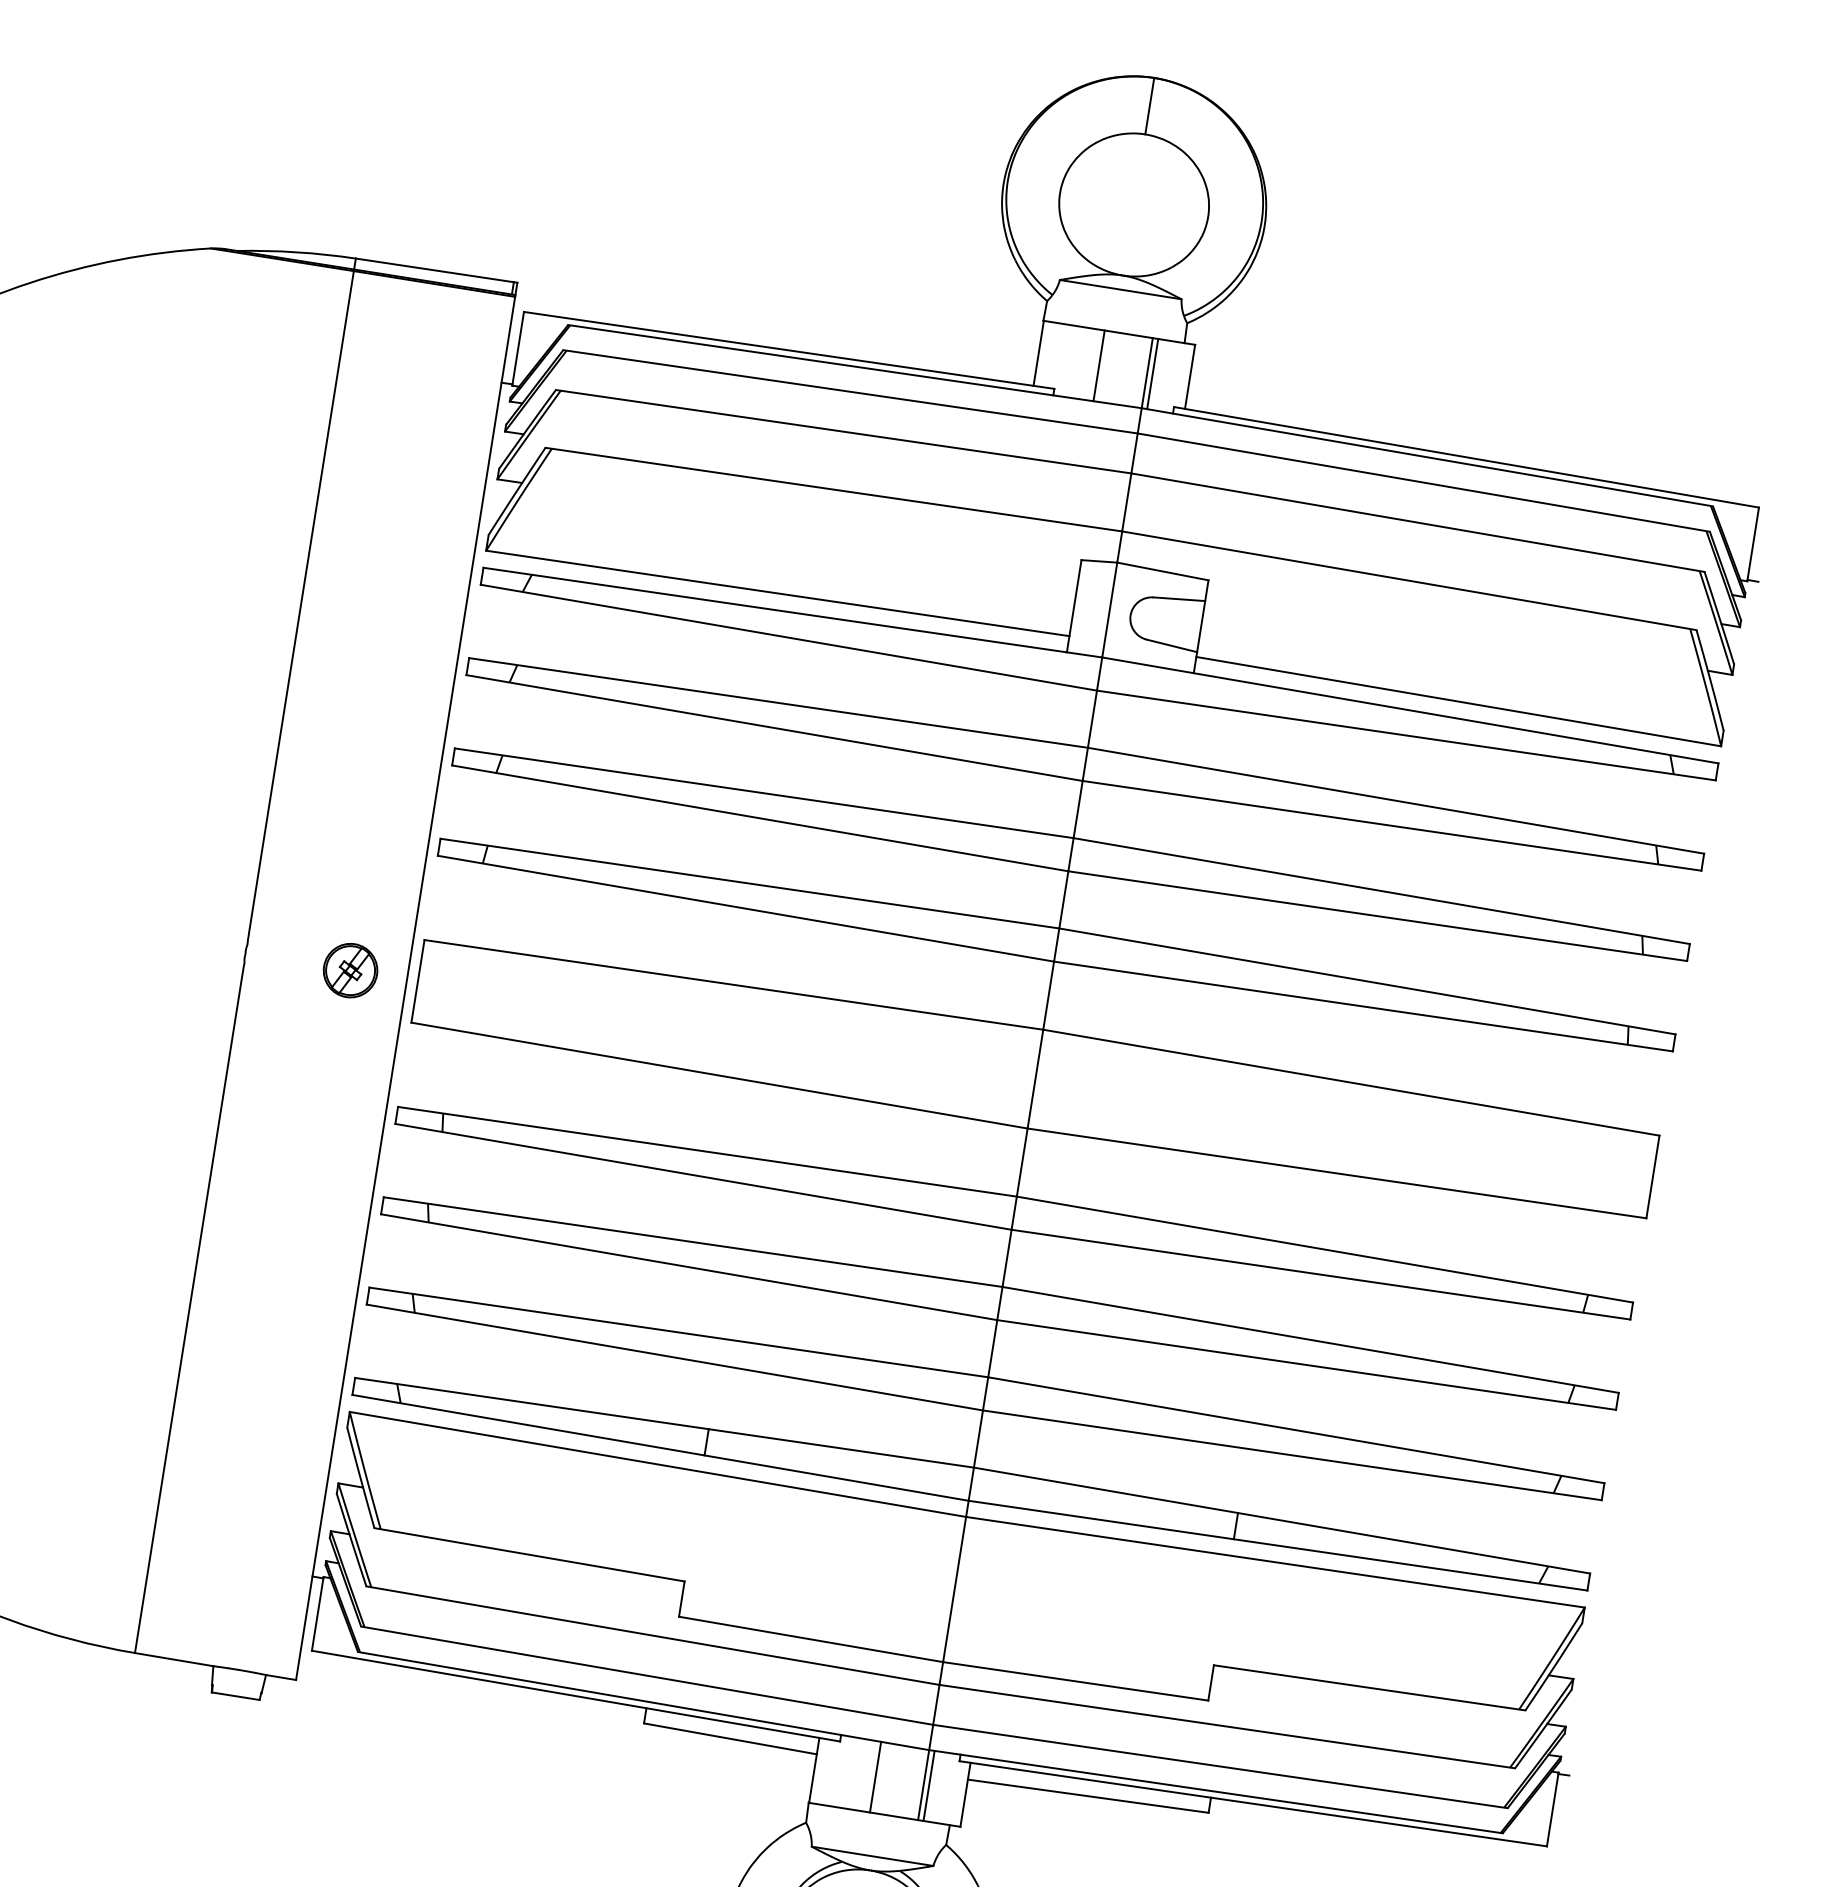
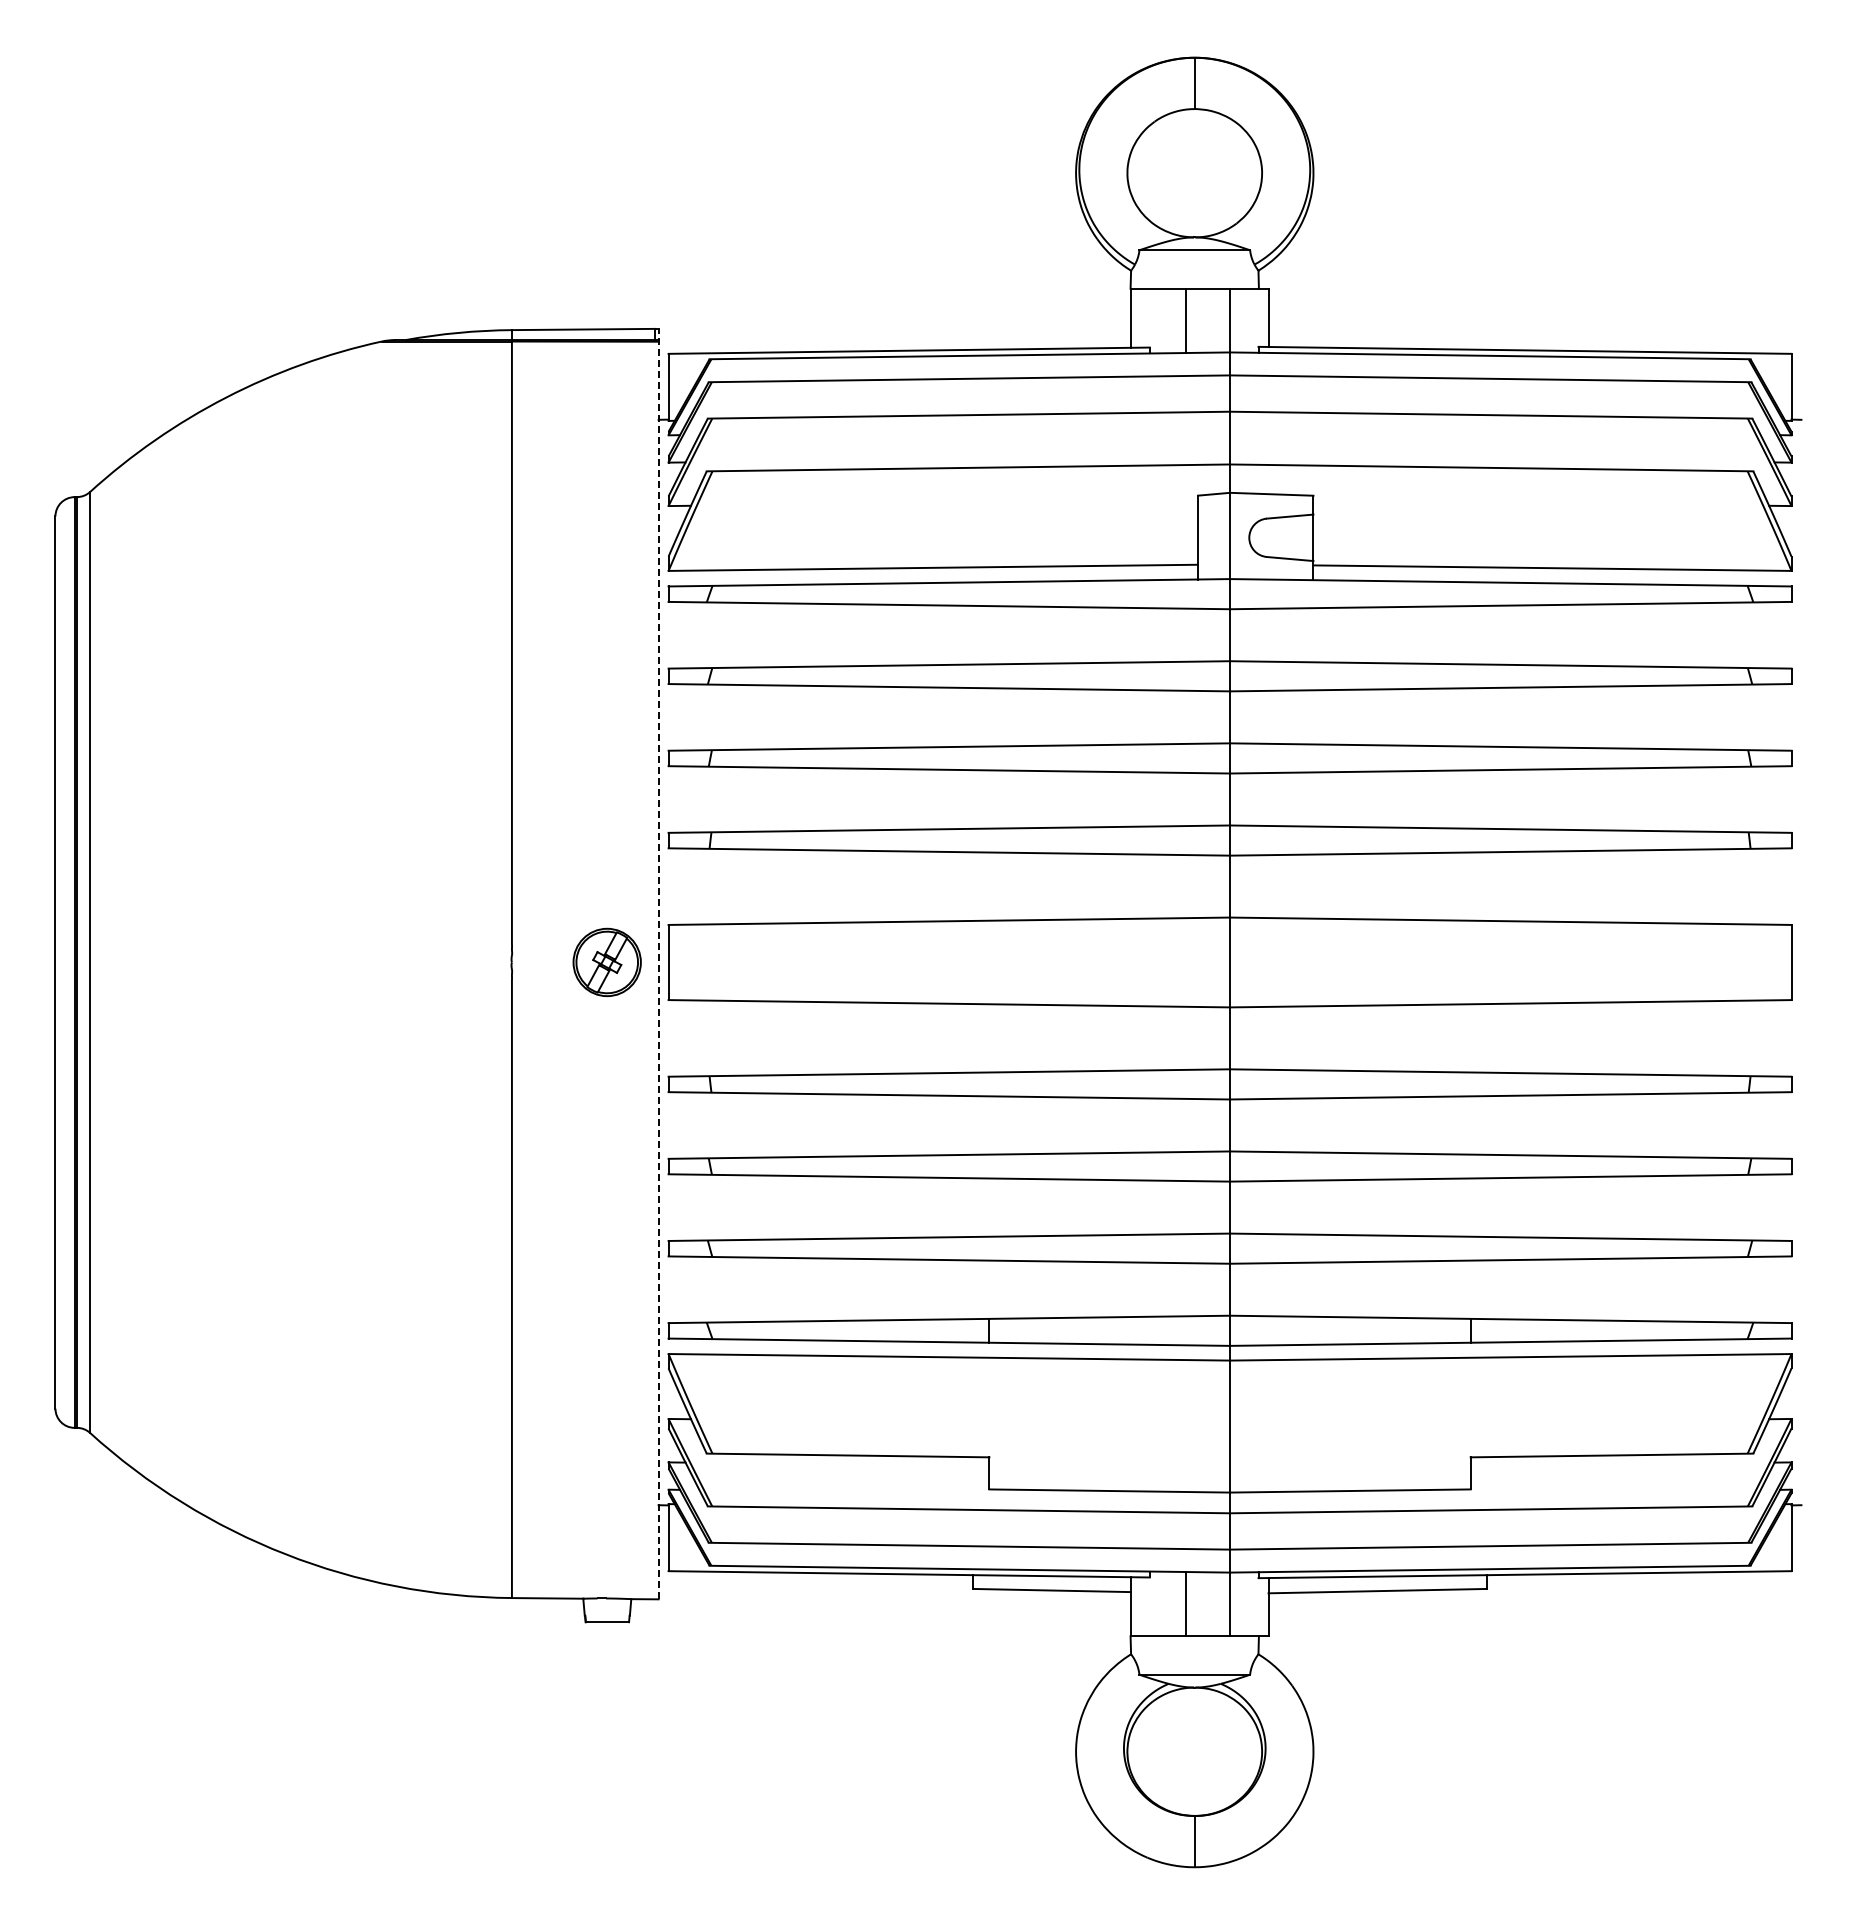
line: (1152, 373) -> (1234, 320), removed
part: (350, 970) -> (607, 962), size x1.4
line: (406, 980) -> (658, 963), solid -> dashed
line: (928, 1785) -> (1234, 1604), removed

